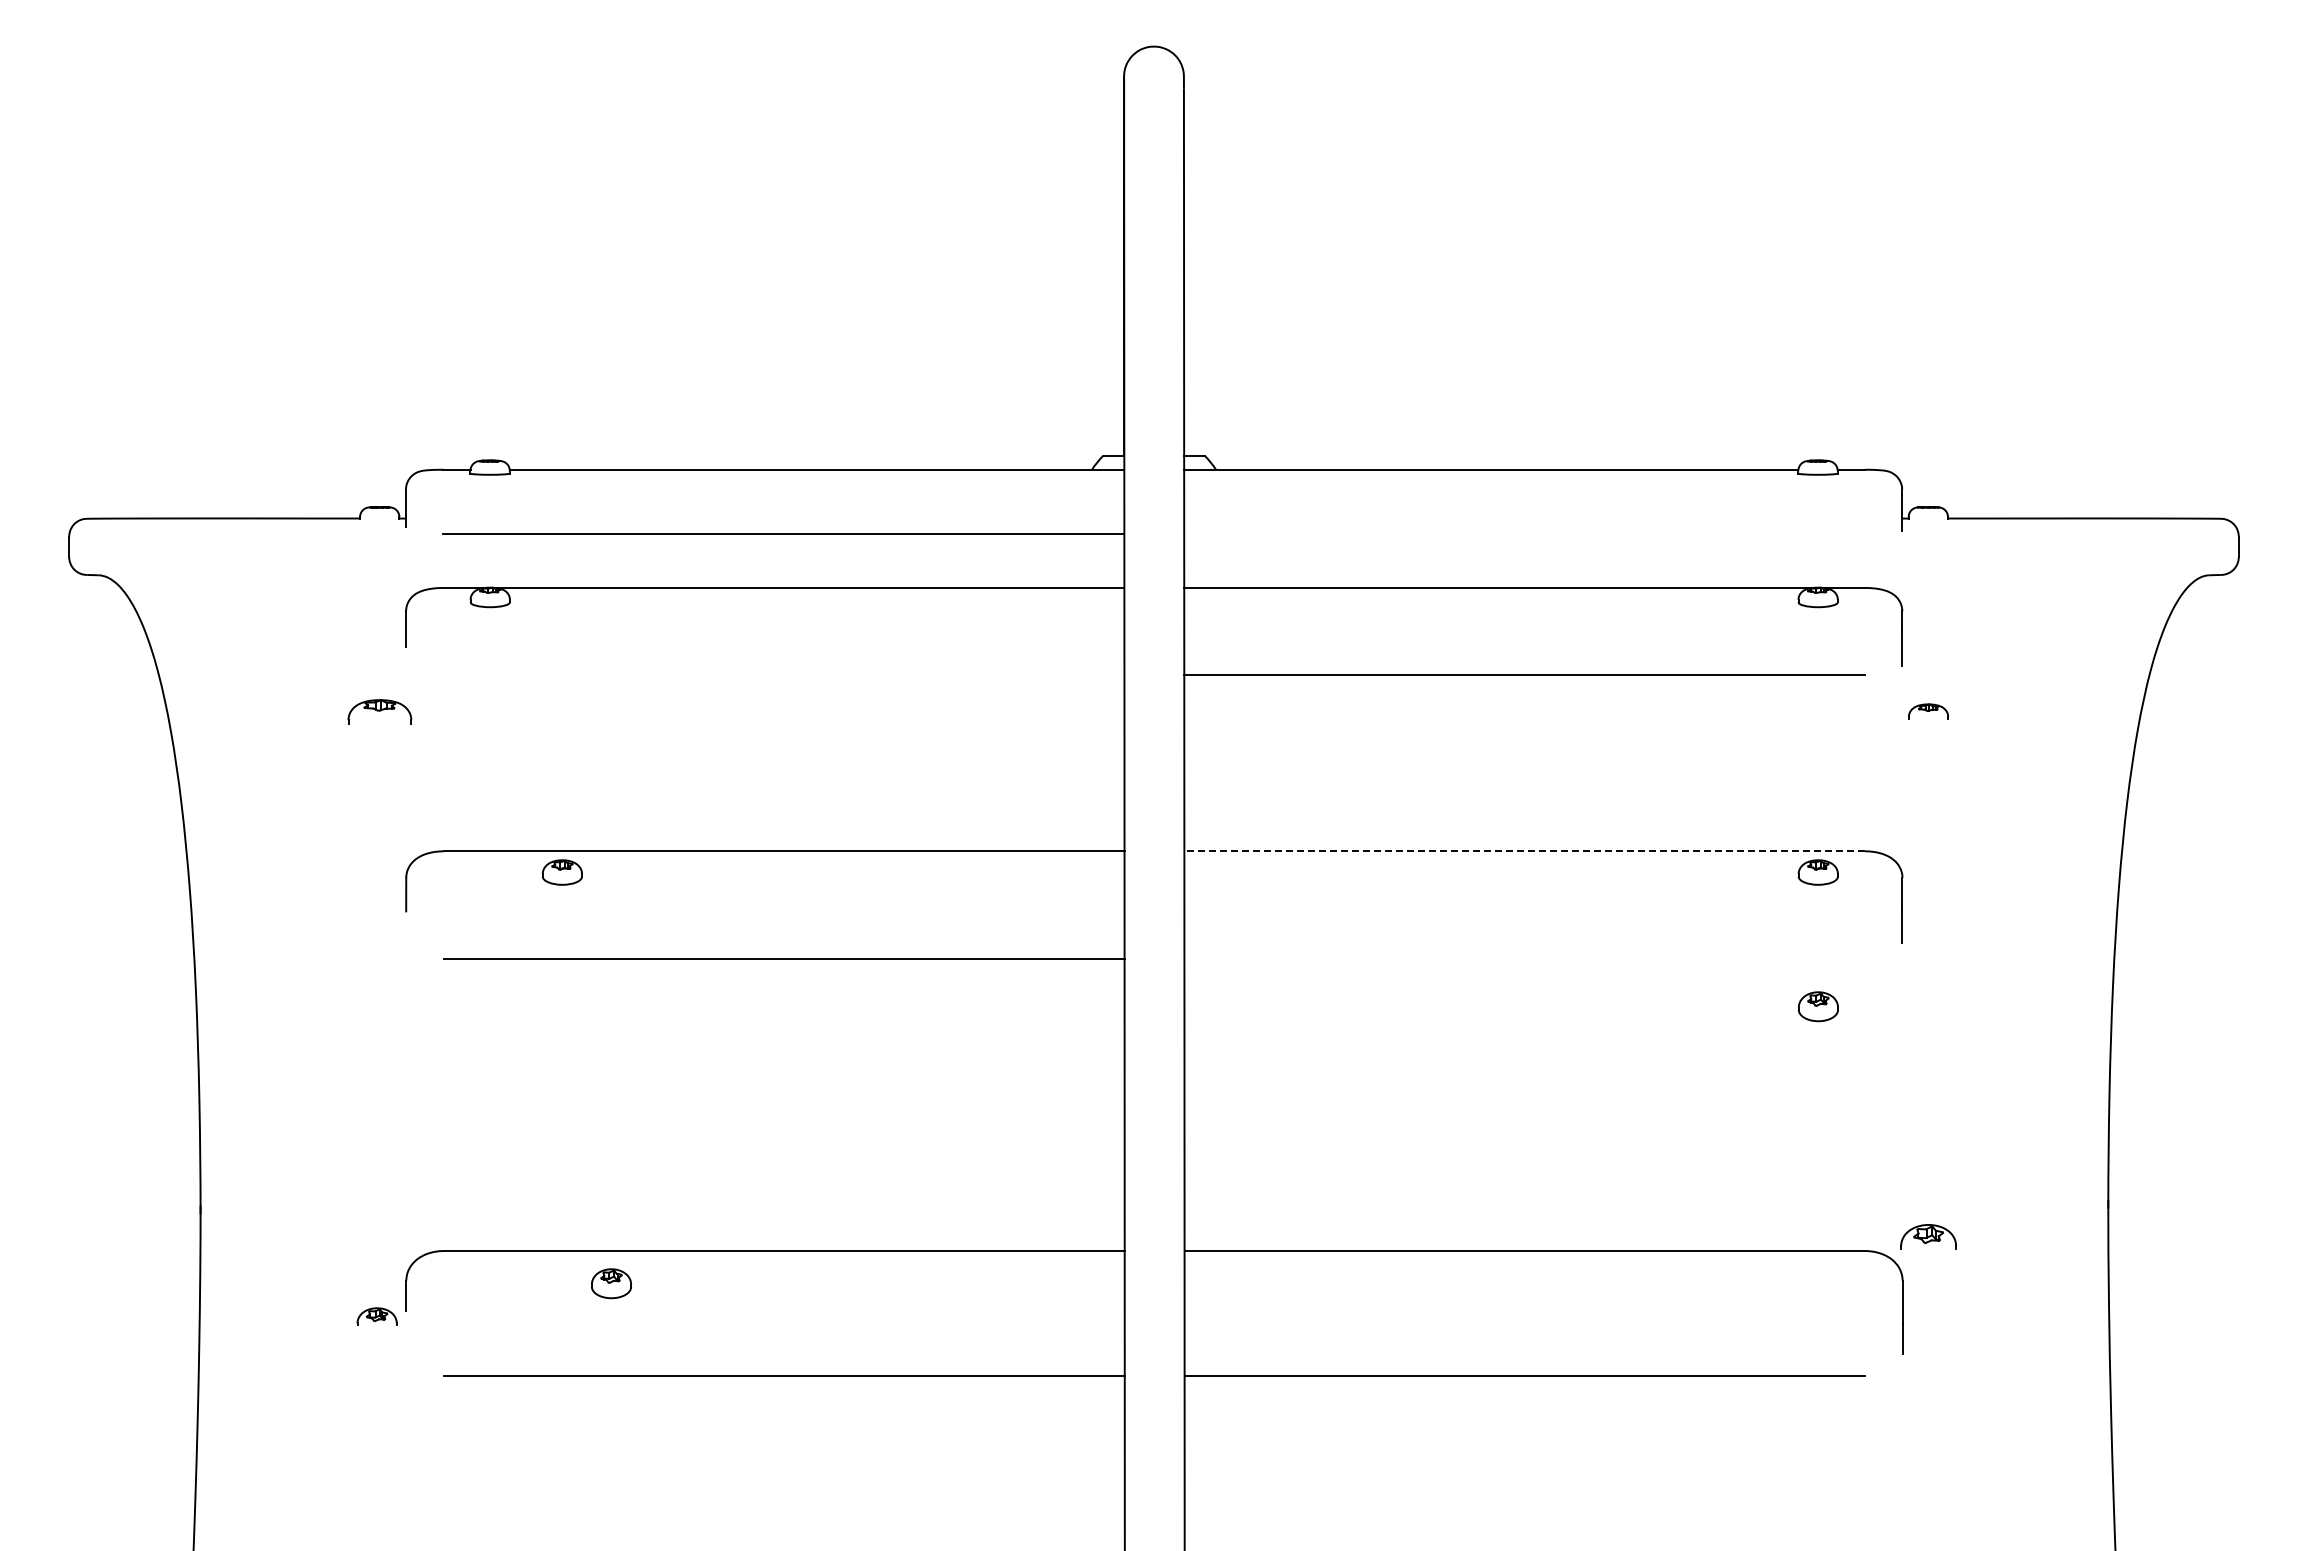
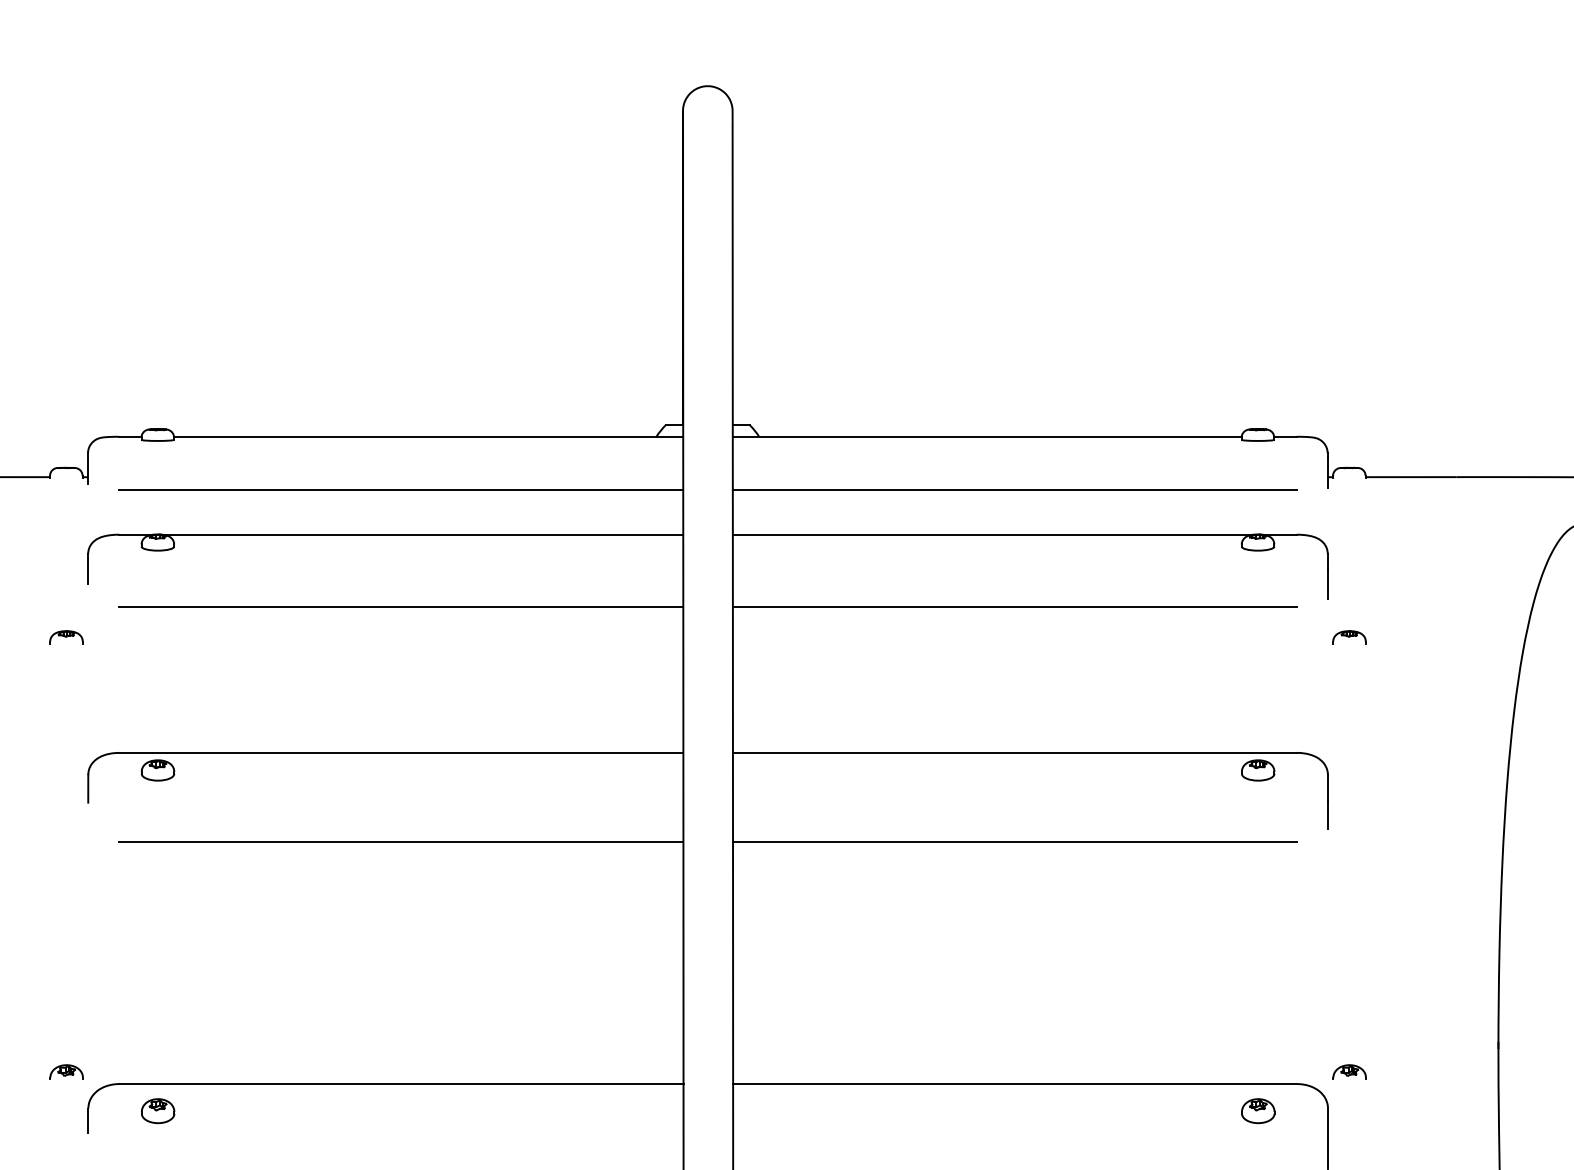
line: (1524, 534) -> (1014, 490), added
line: (783, 675) -> (400, 607), added
part: (379, 711) -> (66, 637), size x0.62
line: (1524, 851) -> (1014, 753), dashed -> solid
part: (561, 872) -> (157, 770), moved
line: (1524, 958) -> (1014, 841), added
part: (1817, 1006) -> (1257, 1110), moved
part: (1928, 1236) -> (1349, 1072), size x0.71
part: (611, 1283) -> (158, 1110), moved
part: (376, 1316) -> (66, 1072), moved

